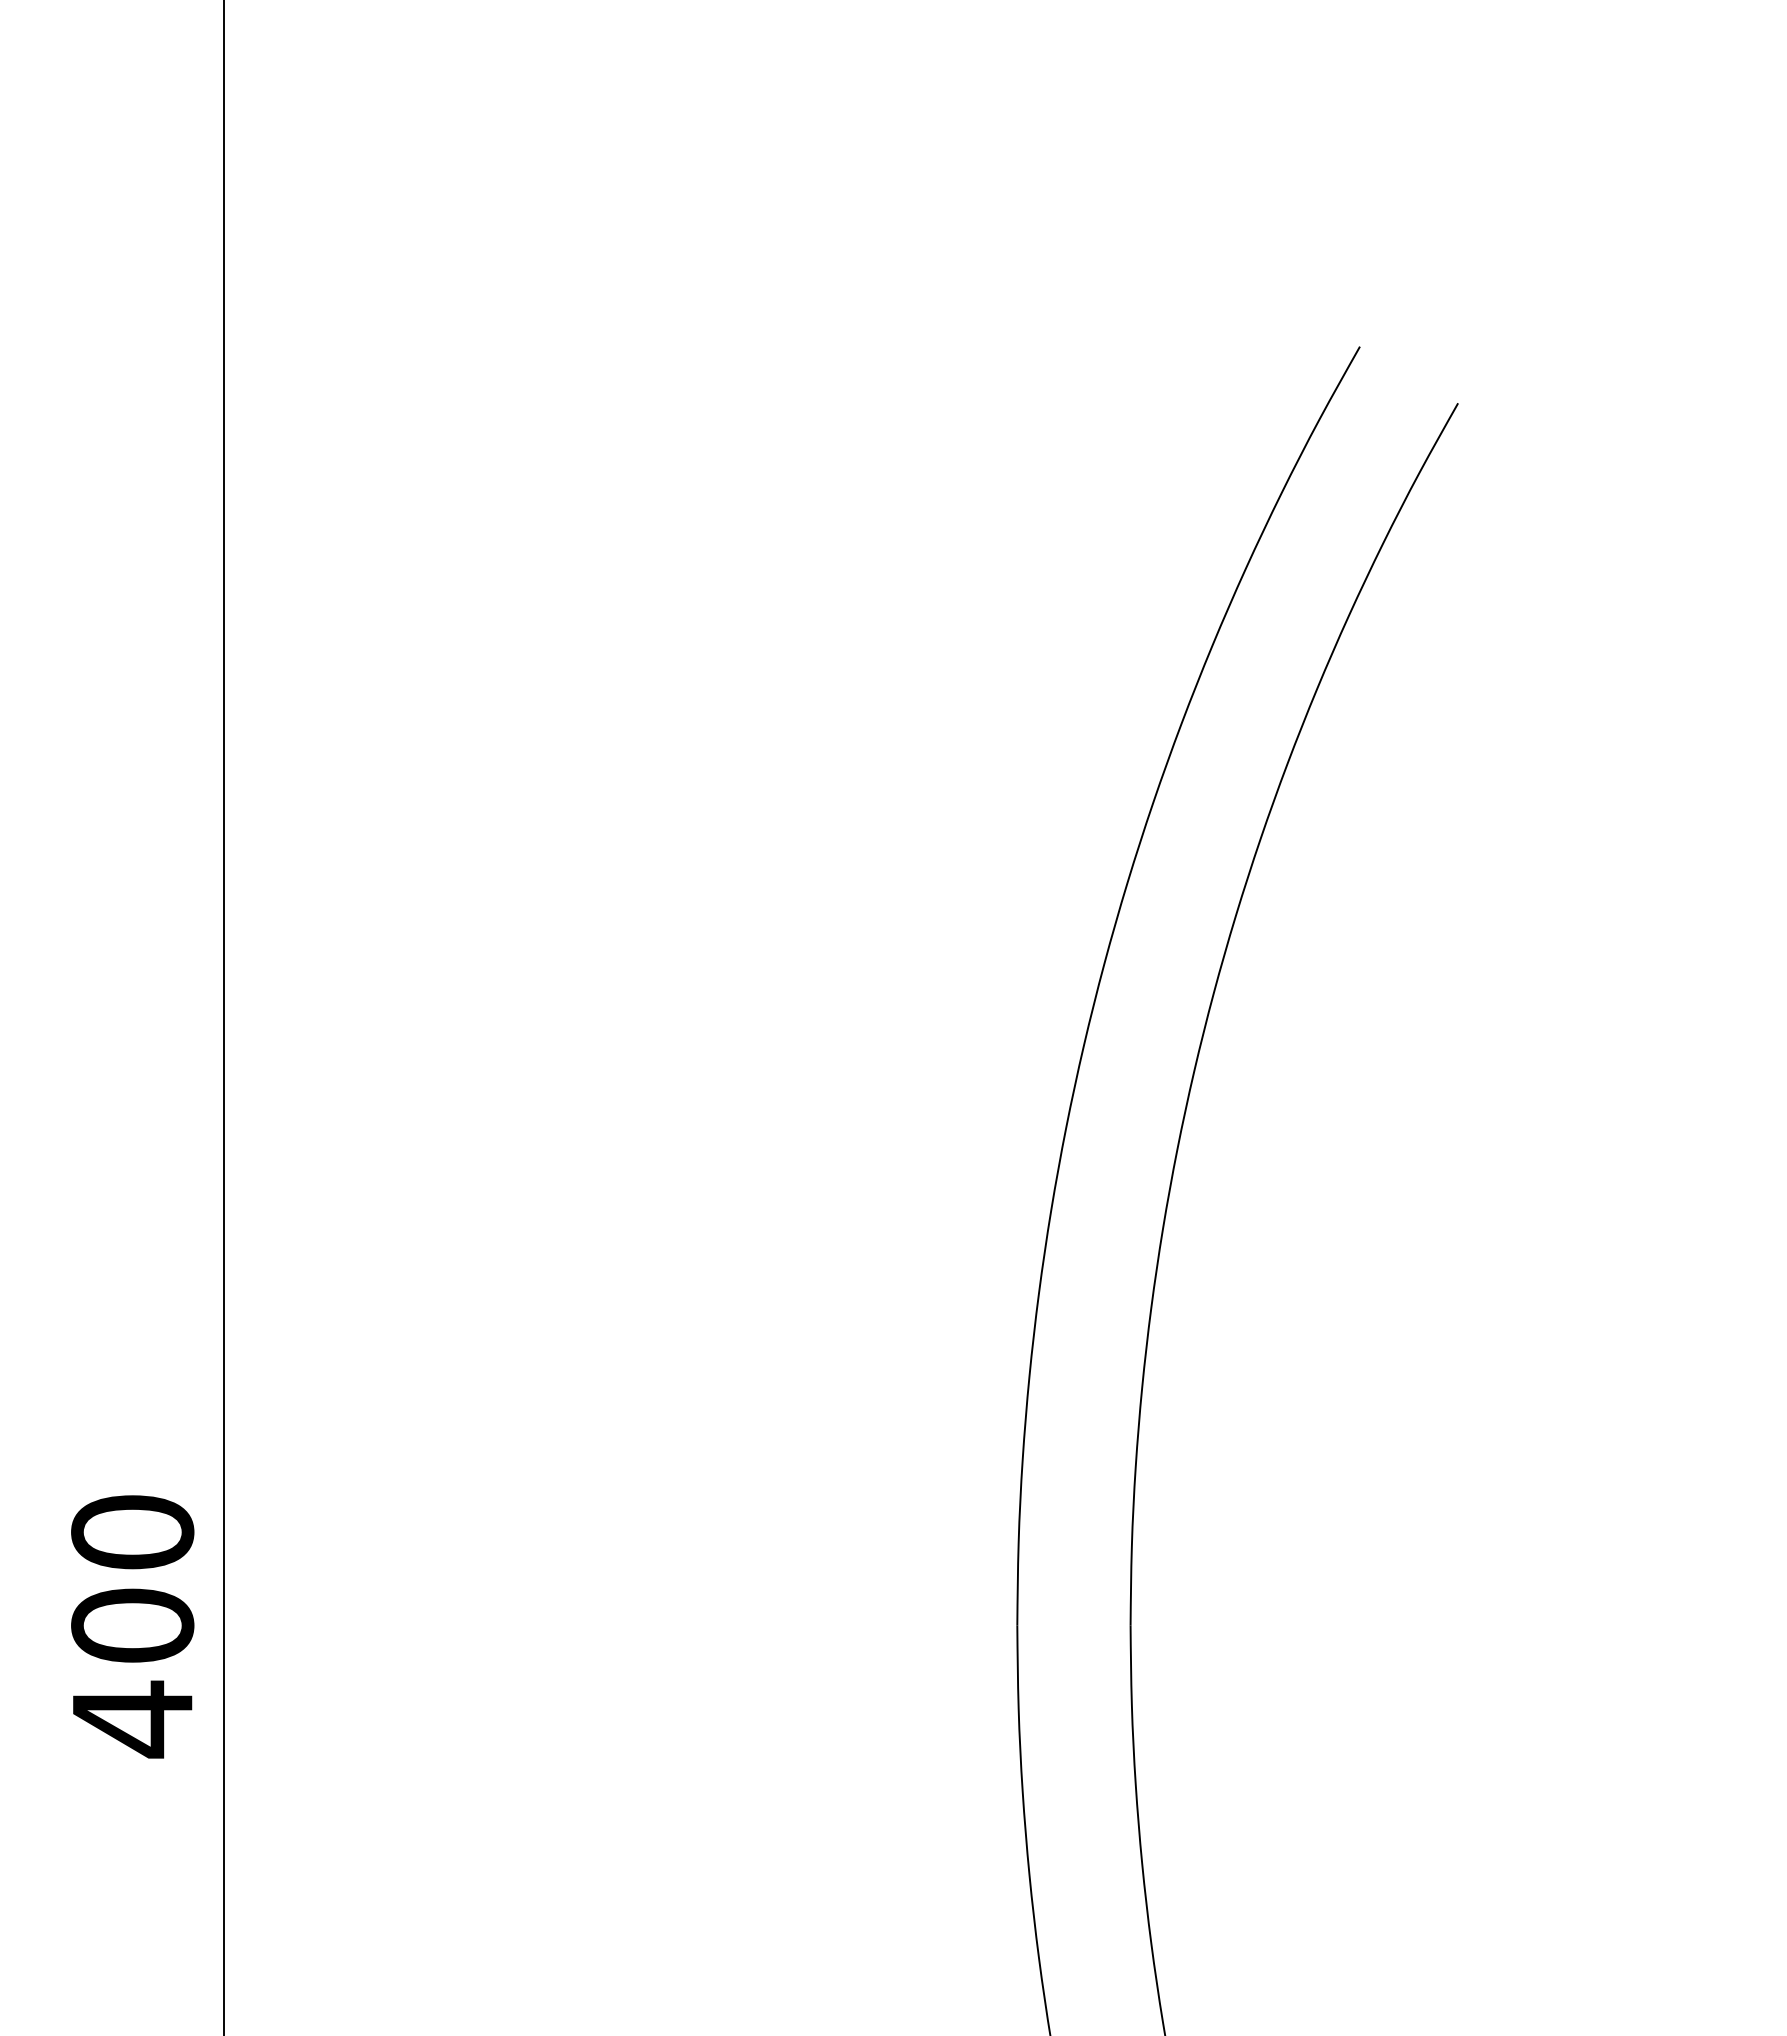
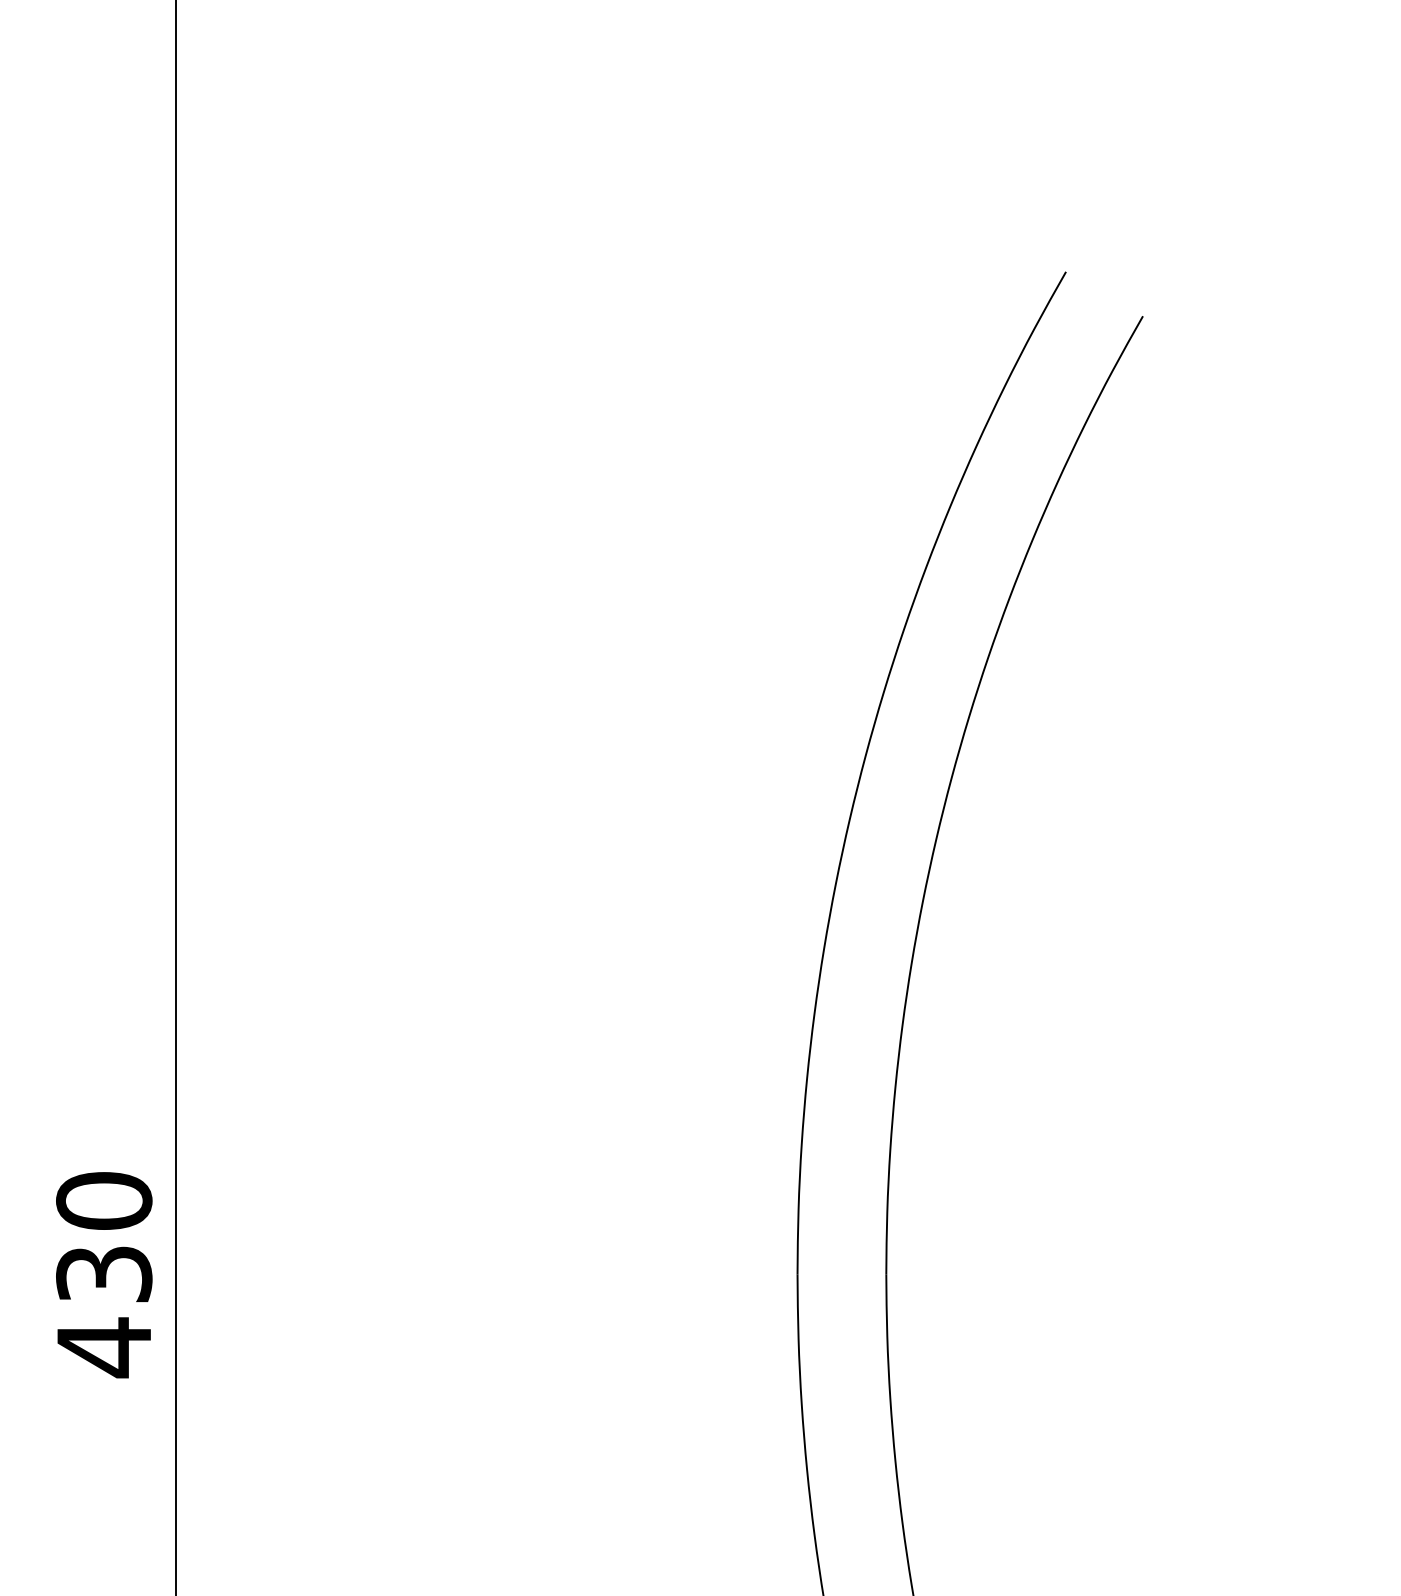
text: (132, 1625) -> (104, 1274), 400 -> 430

